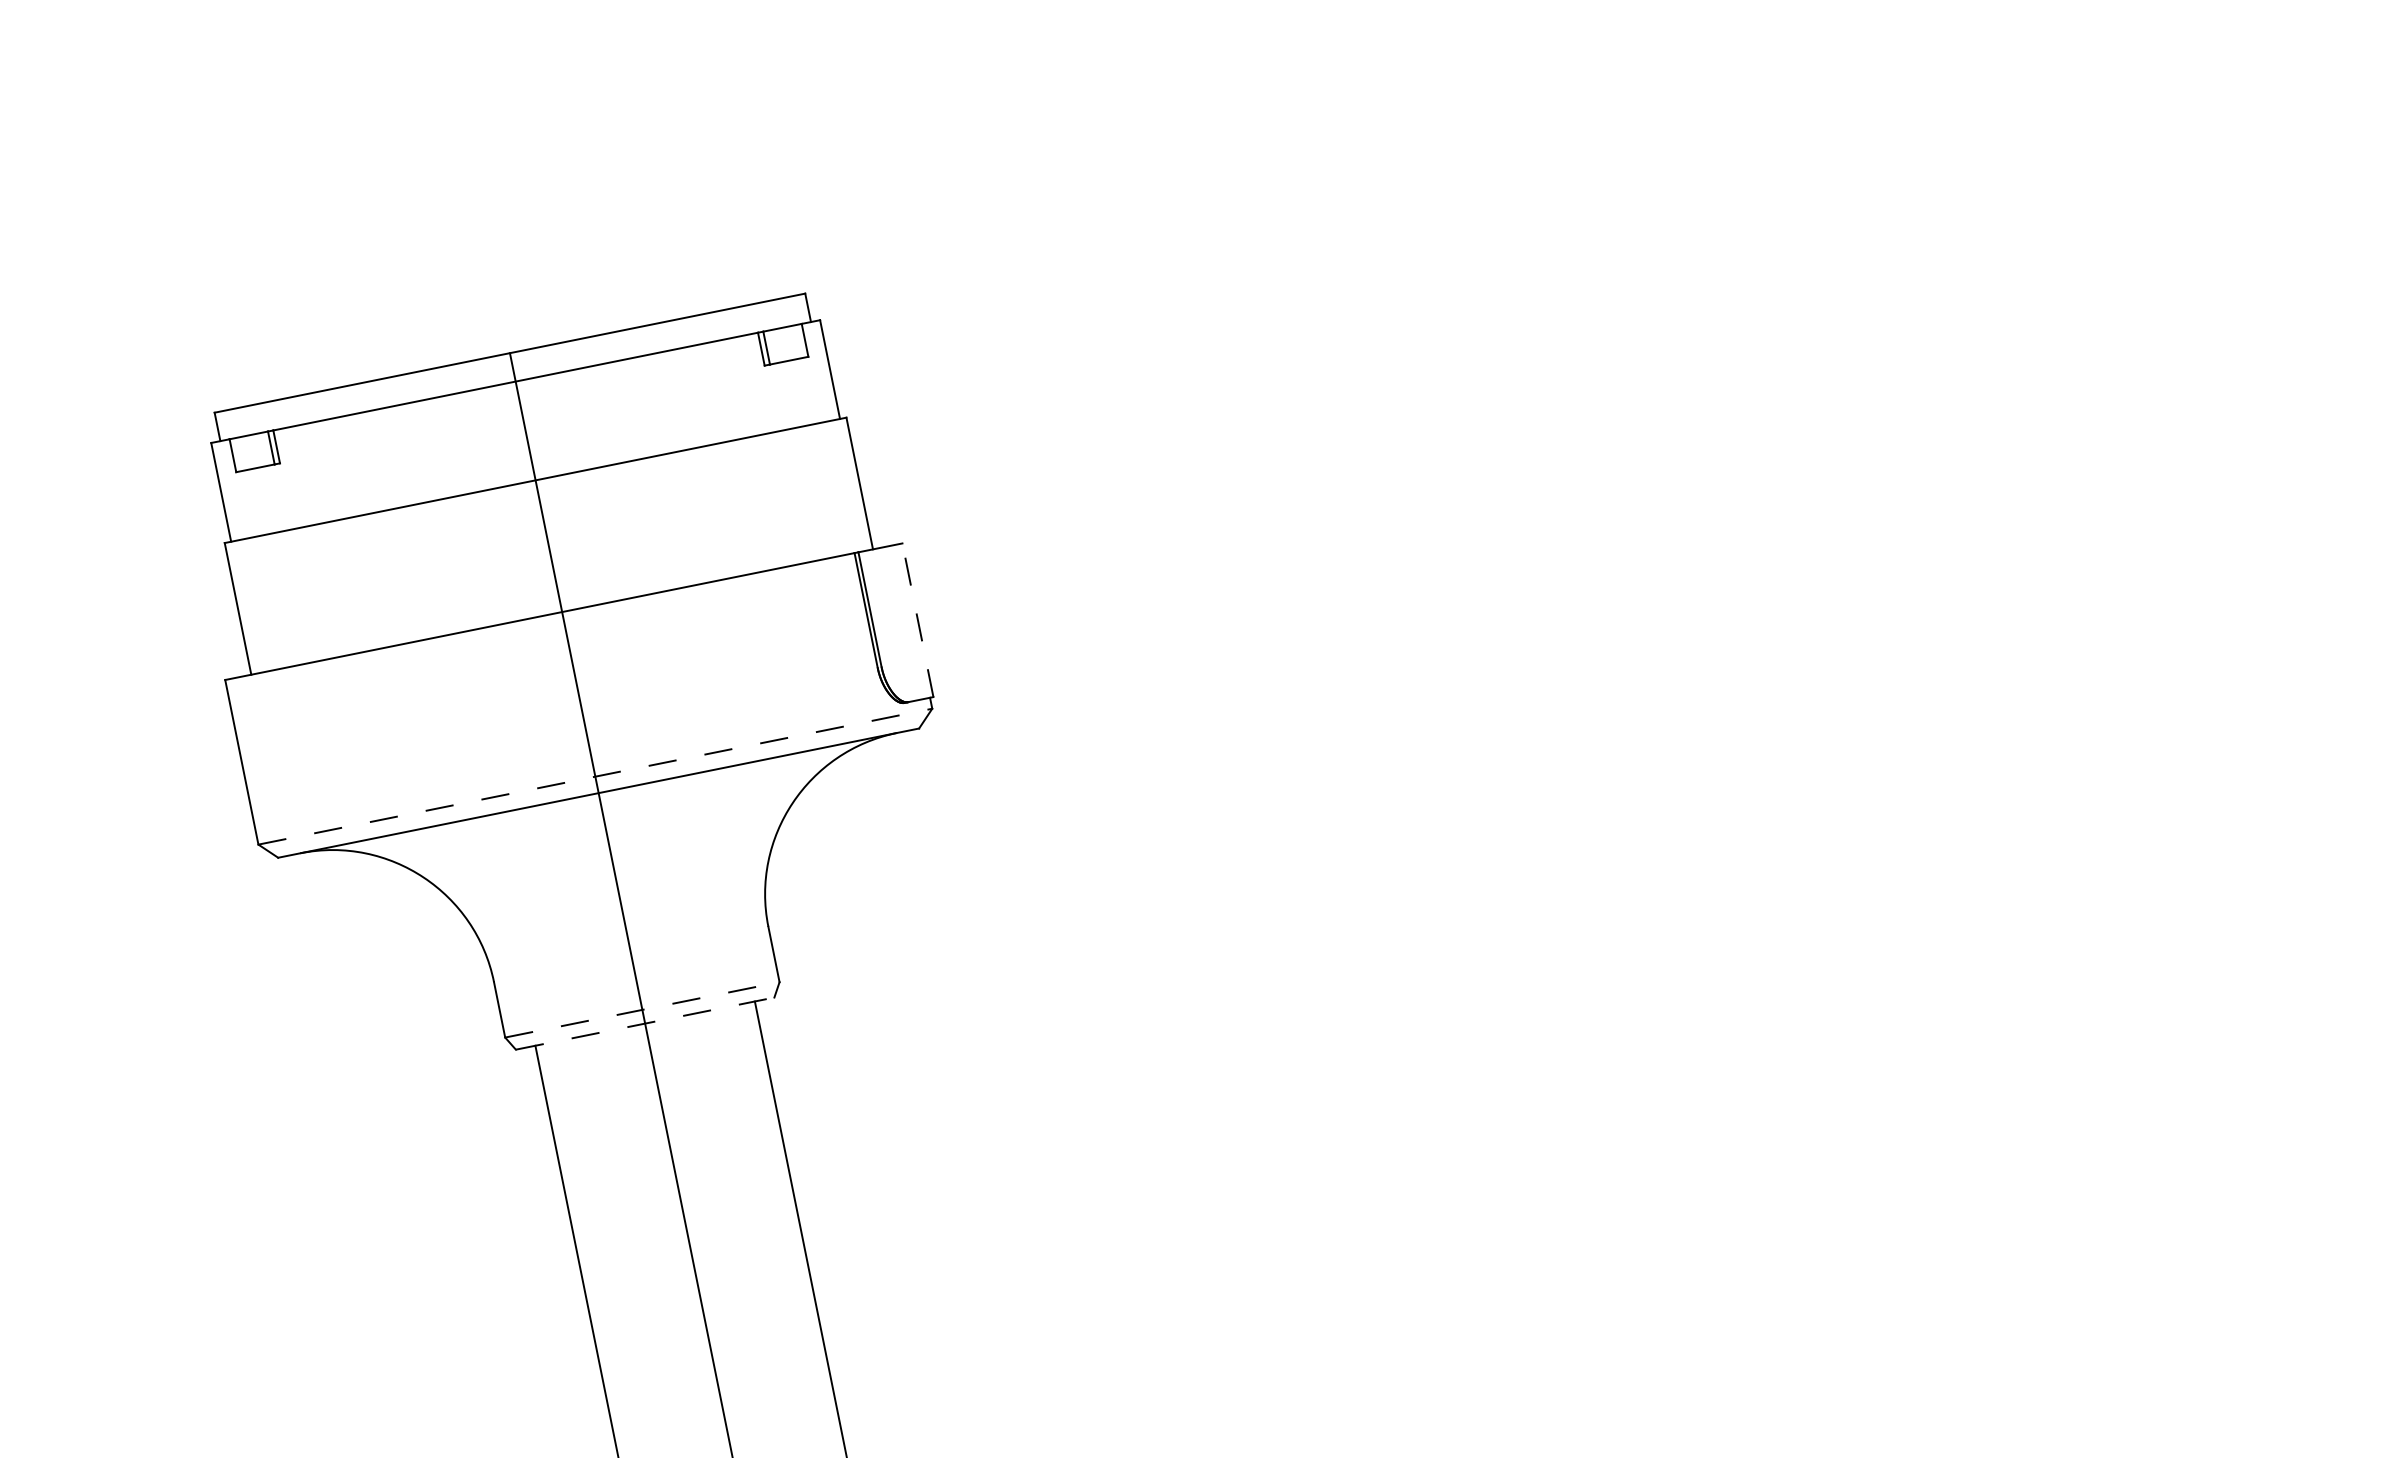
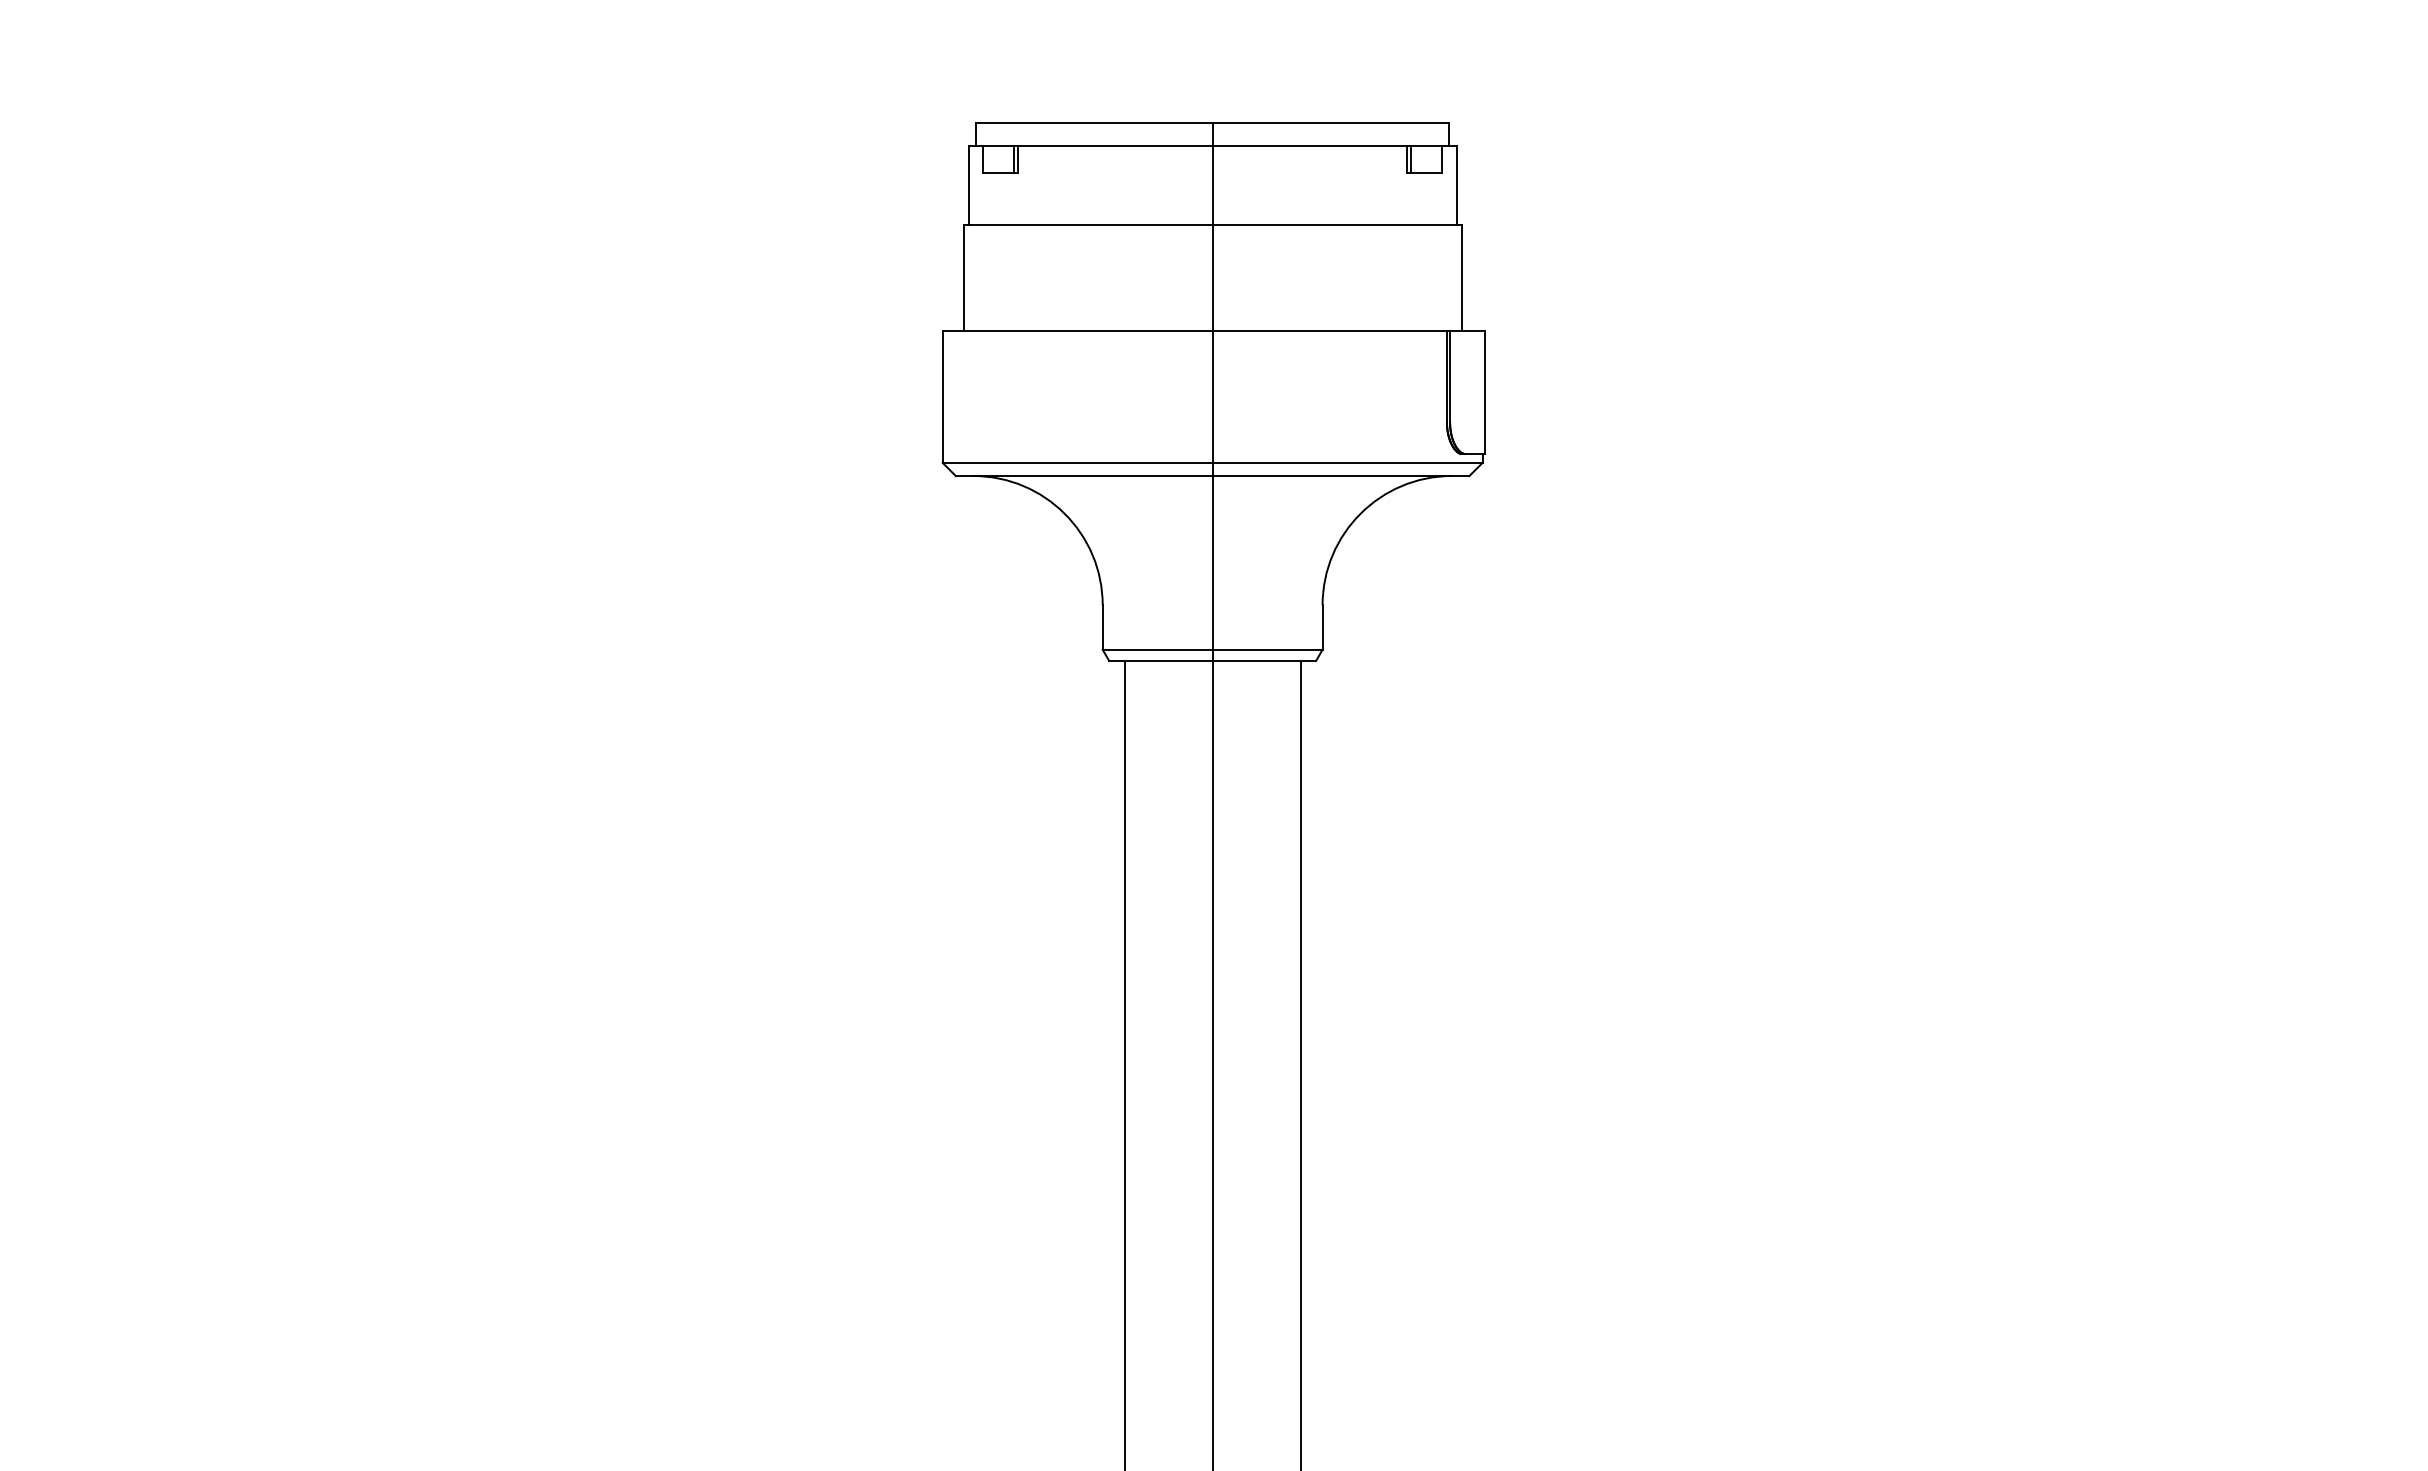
line: (918, 620) -> (1485, 392), dashed -> solid
line: (596, 776) -> (1213, 462), dashed -> solid
line: (642, 1009) -> (1212, 649), dashed -> solid
line: (644, 1023) -> (1212, 660), dashed -> solid

